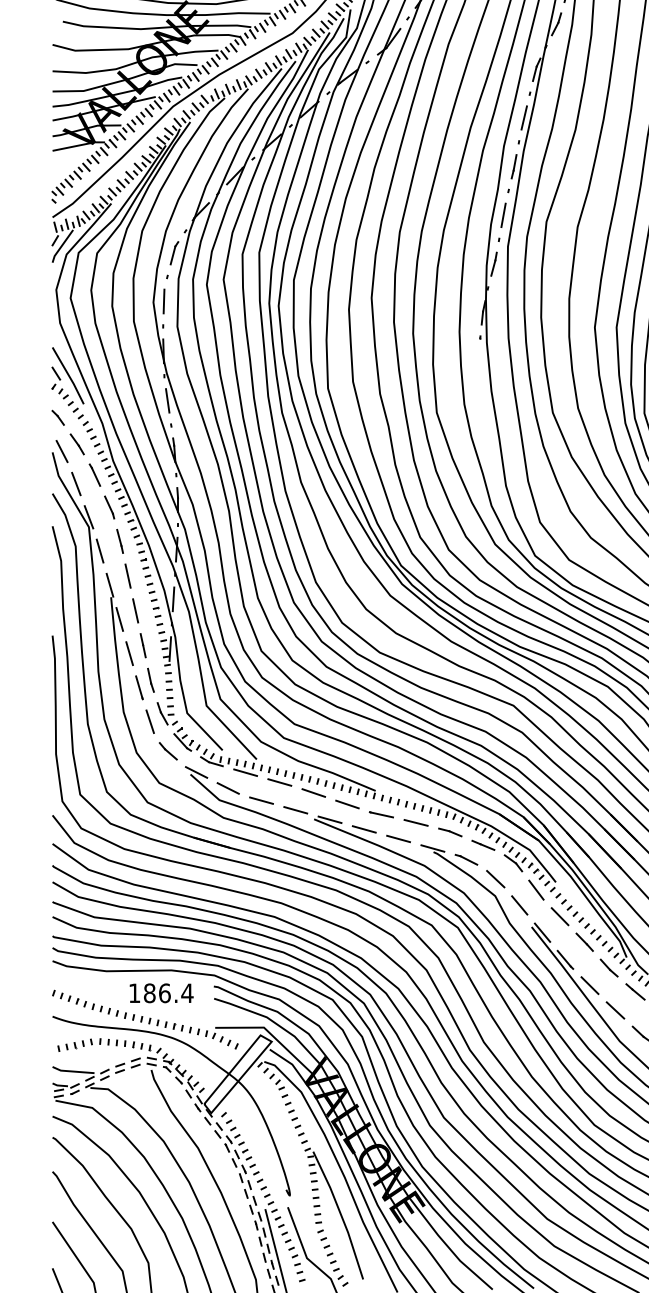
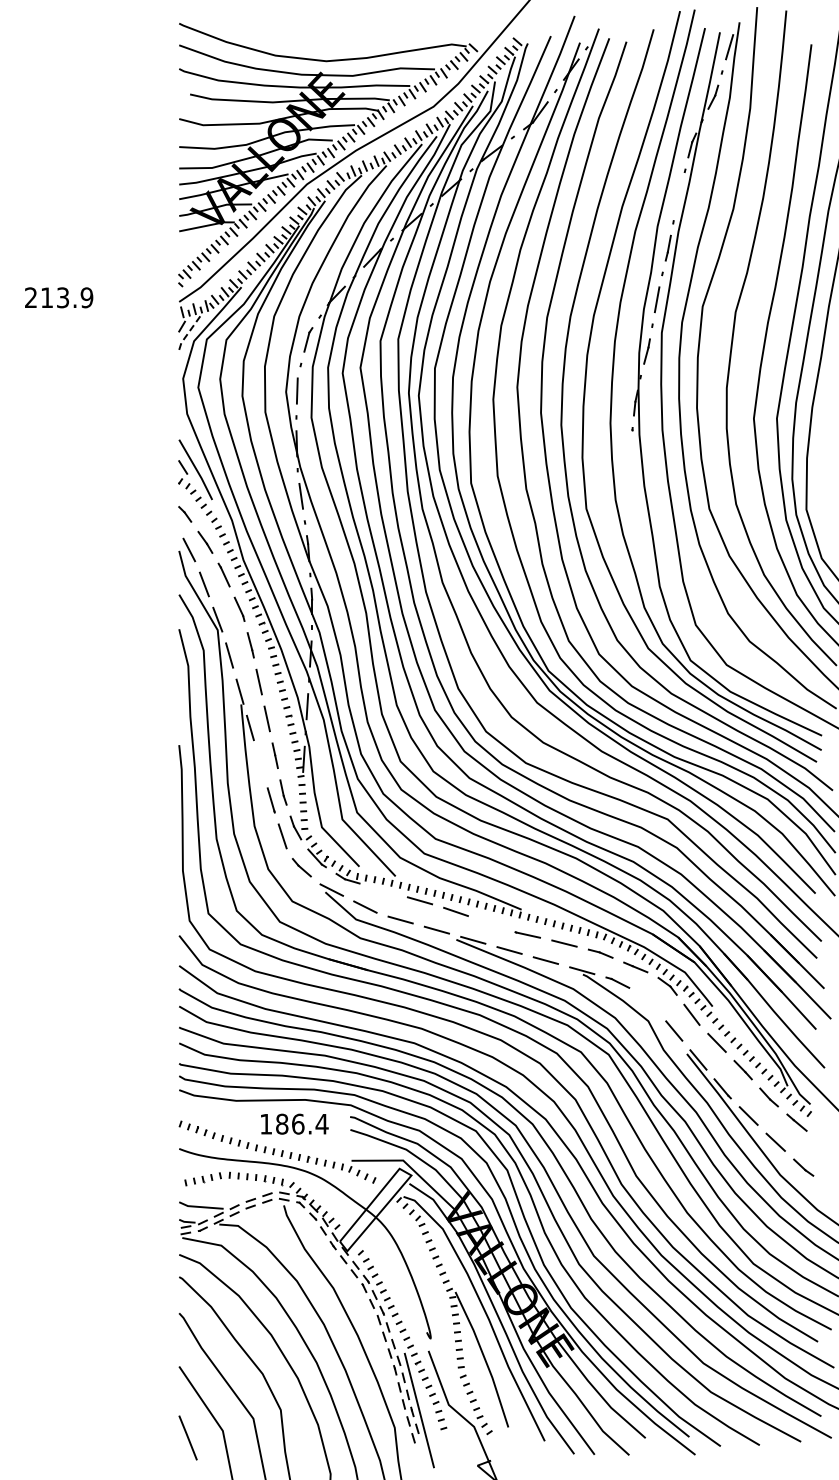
line: (523, 117) -> (678, 196), removed
line: (61, 246) -> (188, 332), solid -> dashed
line: (129, 653) -> (260, 764), removed
line: (245, 771) -> (383, 889), removed
line: (347, 803) -> (491, 923), removed
line: (495, 878) -> (648, 1002), removed

